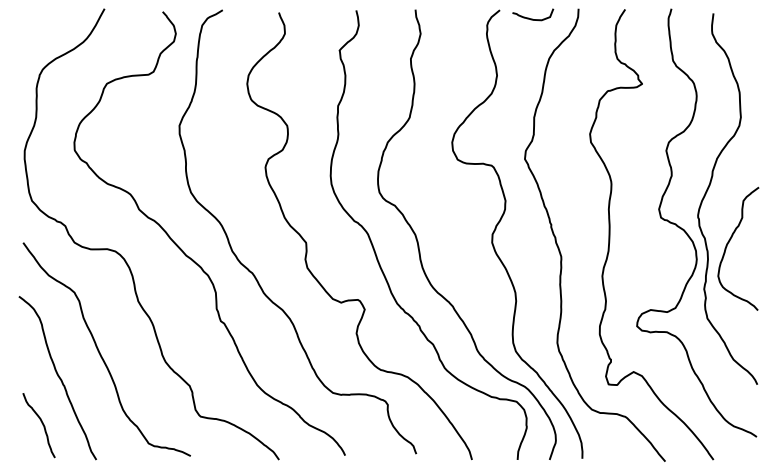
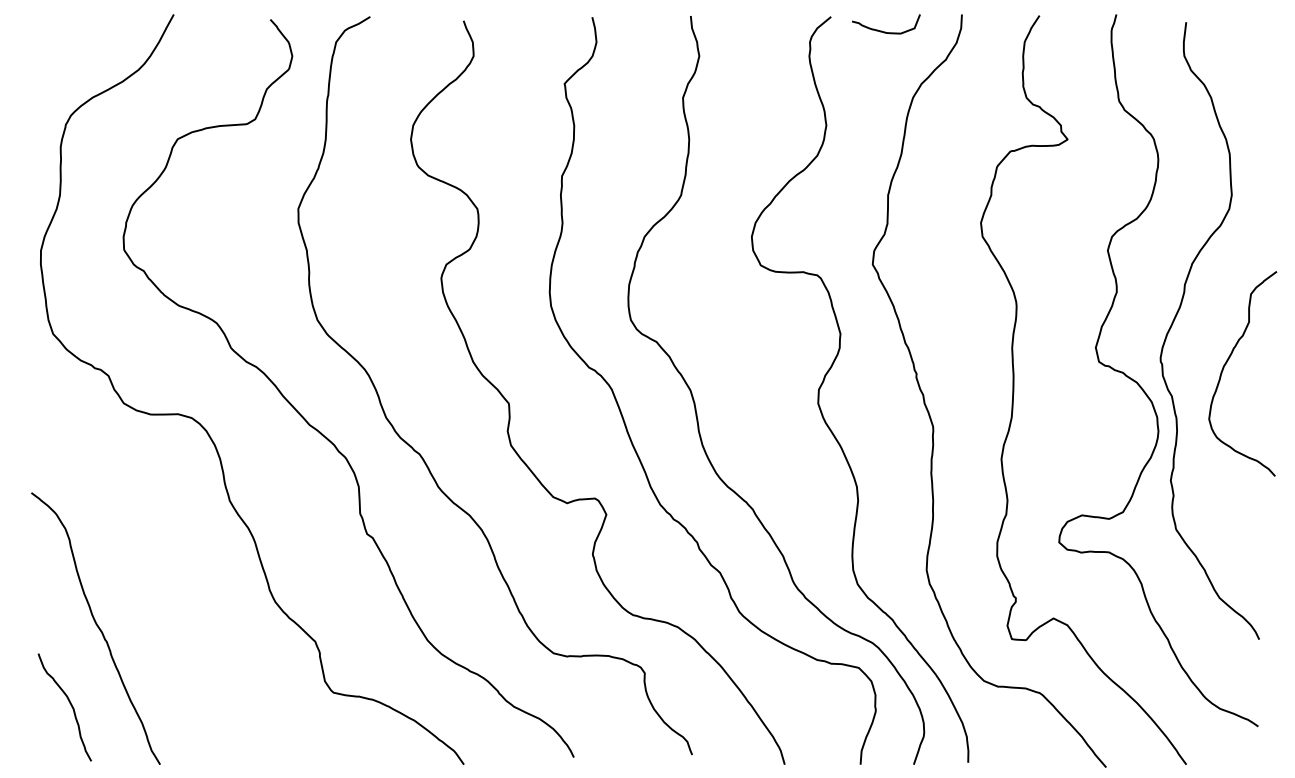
curve: (728, 244) -> (1226, 366), moved
curve: (100, 352) -> (166, 586), removed

